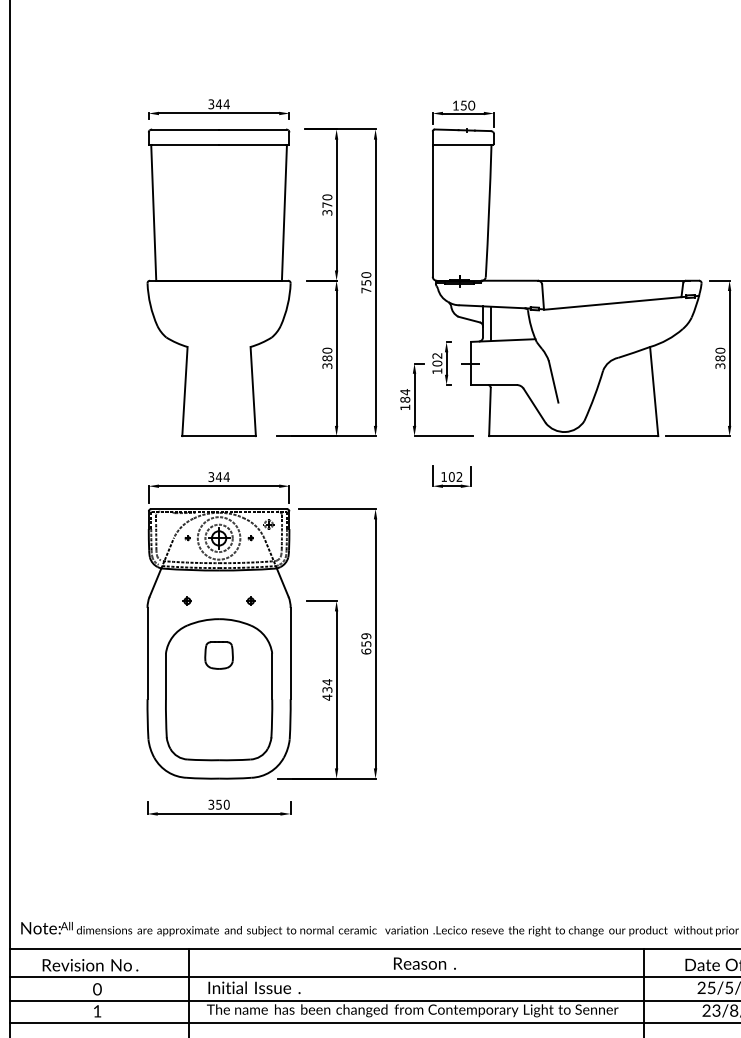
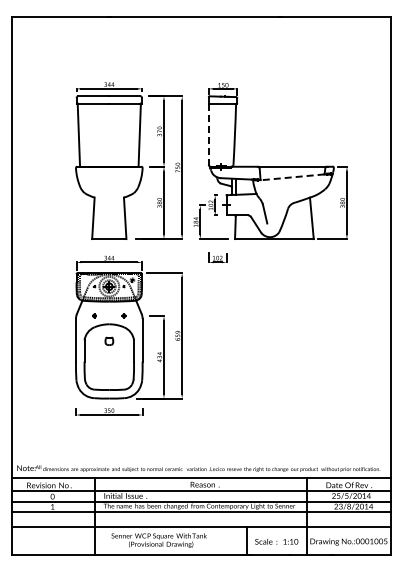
line: (432, 211) -> (208, 134), solid -> dashed
line: (612, 303) -> (292, 177), solid -> dashed
part: (219, 656) -> (109, 341), size x0.6

